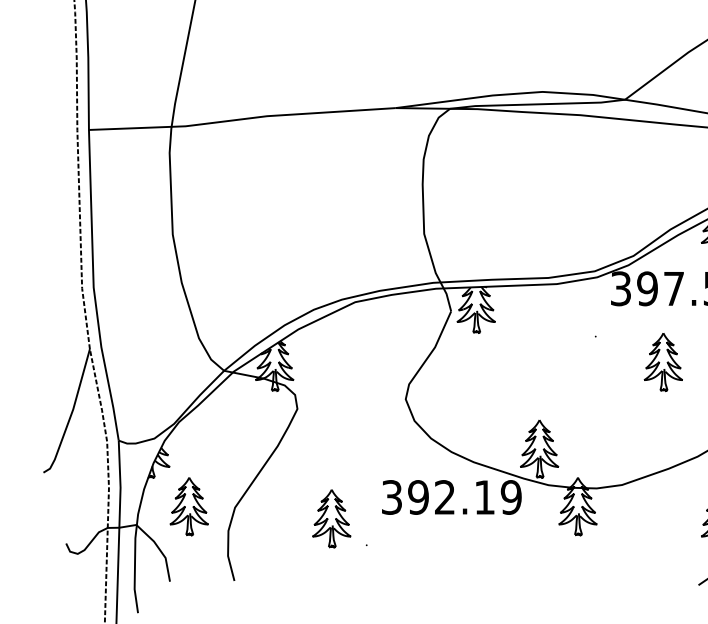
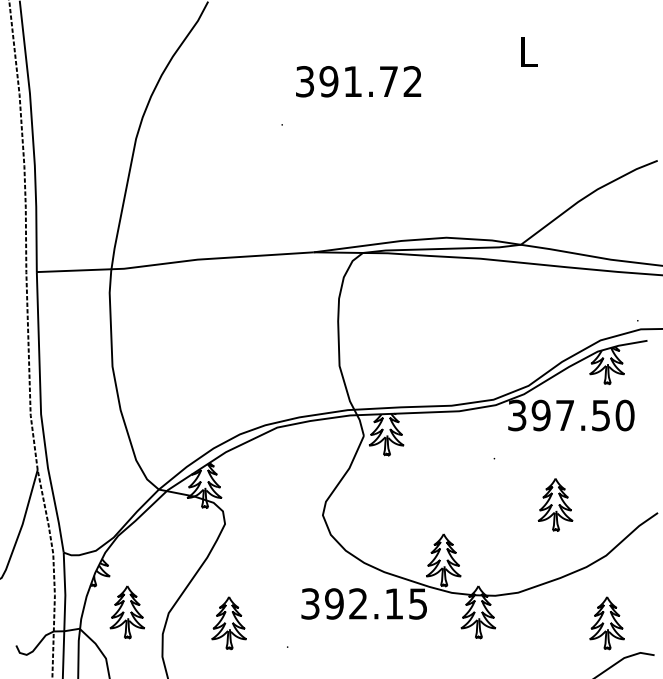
part: (663, 361) -> (555, 504), moved
text: (510, 496) -> (417, 603), 392.19 -> 392.15
part: (331, 519) -> (228, 623), moved

